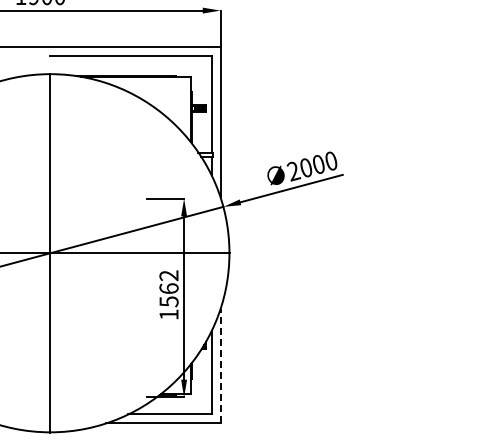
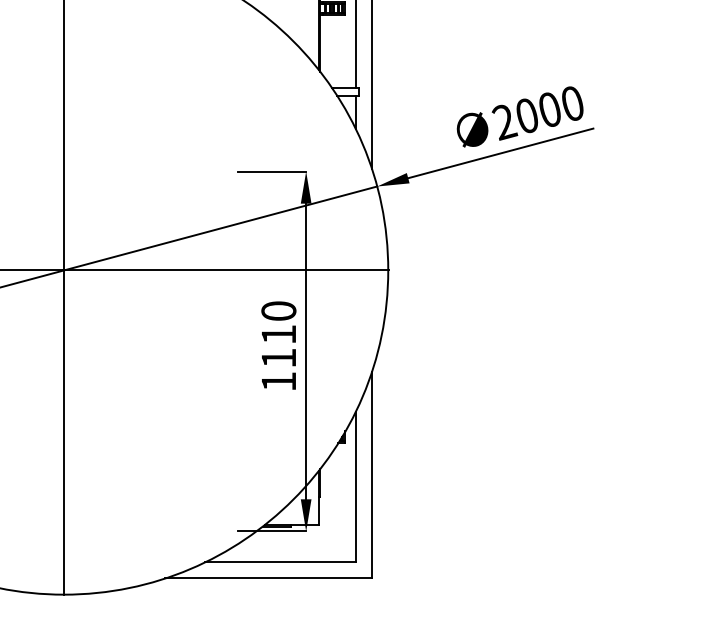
text: (168, 288) -> (277, 334), 1562 -> 1110
line: (220, 365) -> (372, 473), dashed -> solid

